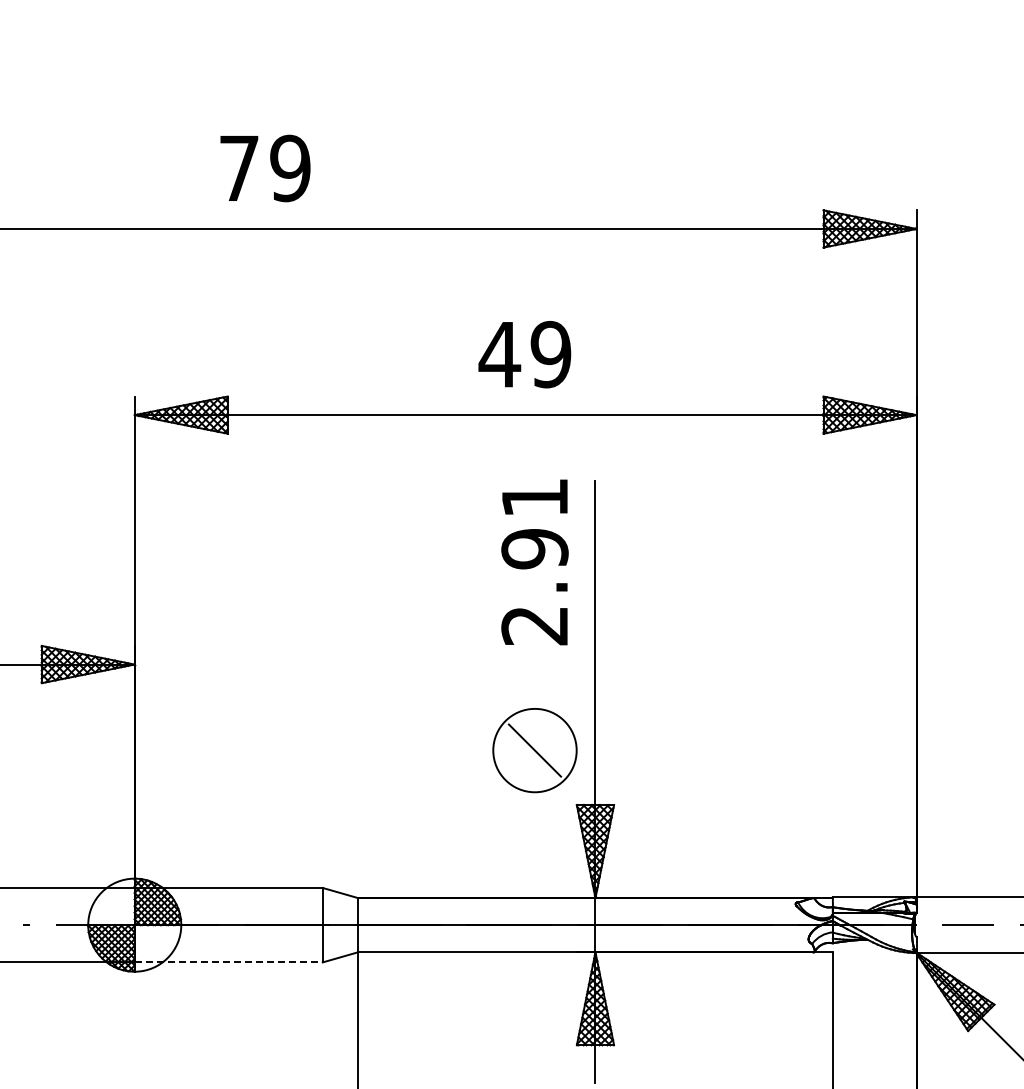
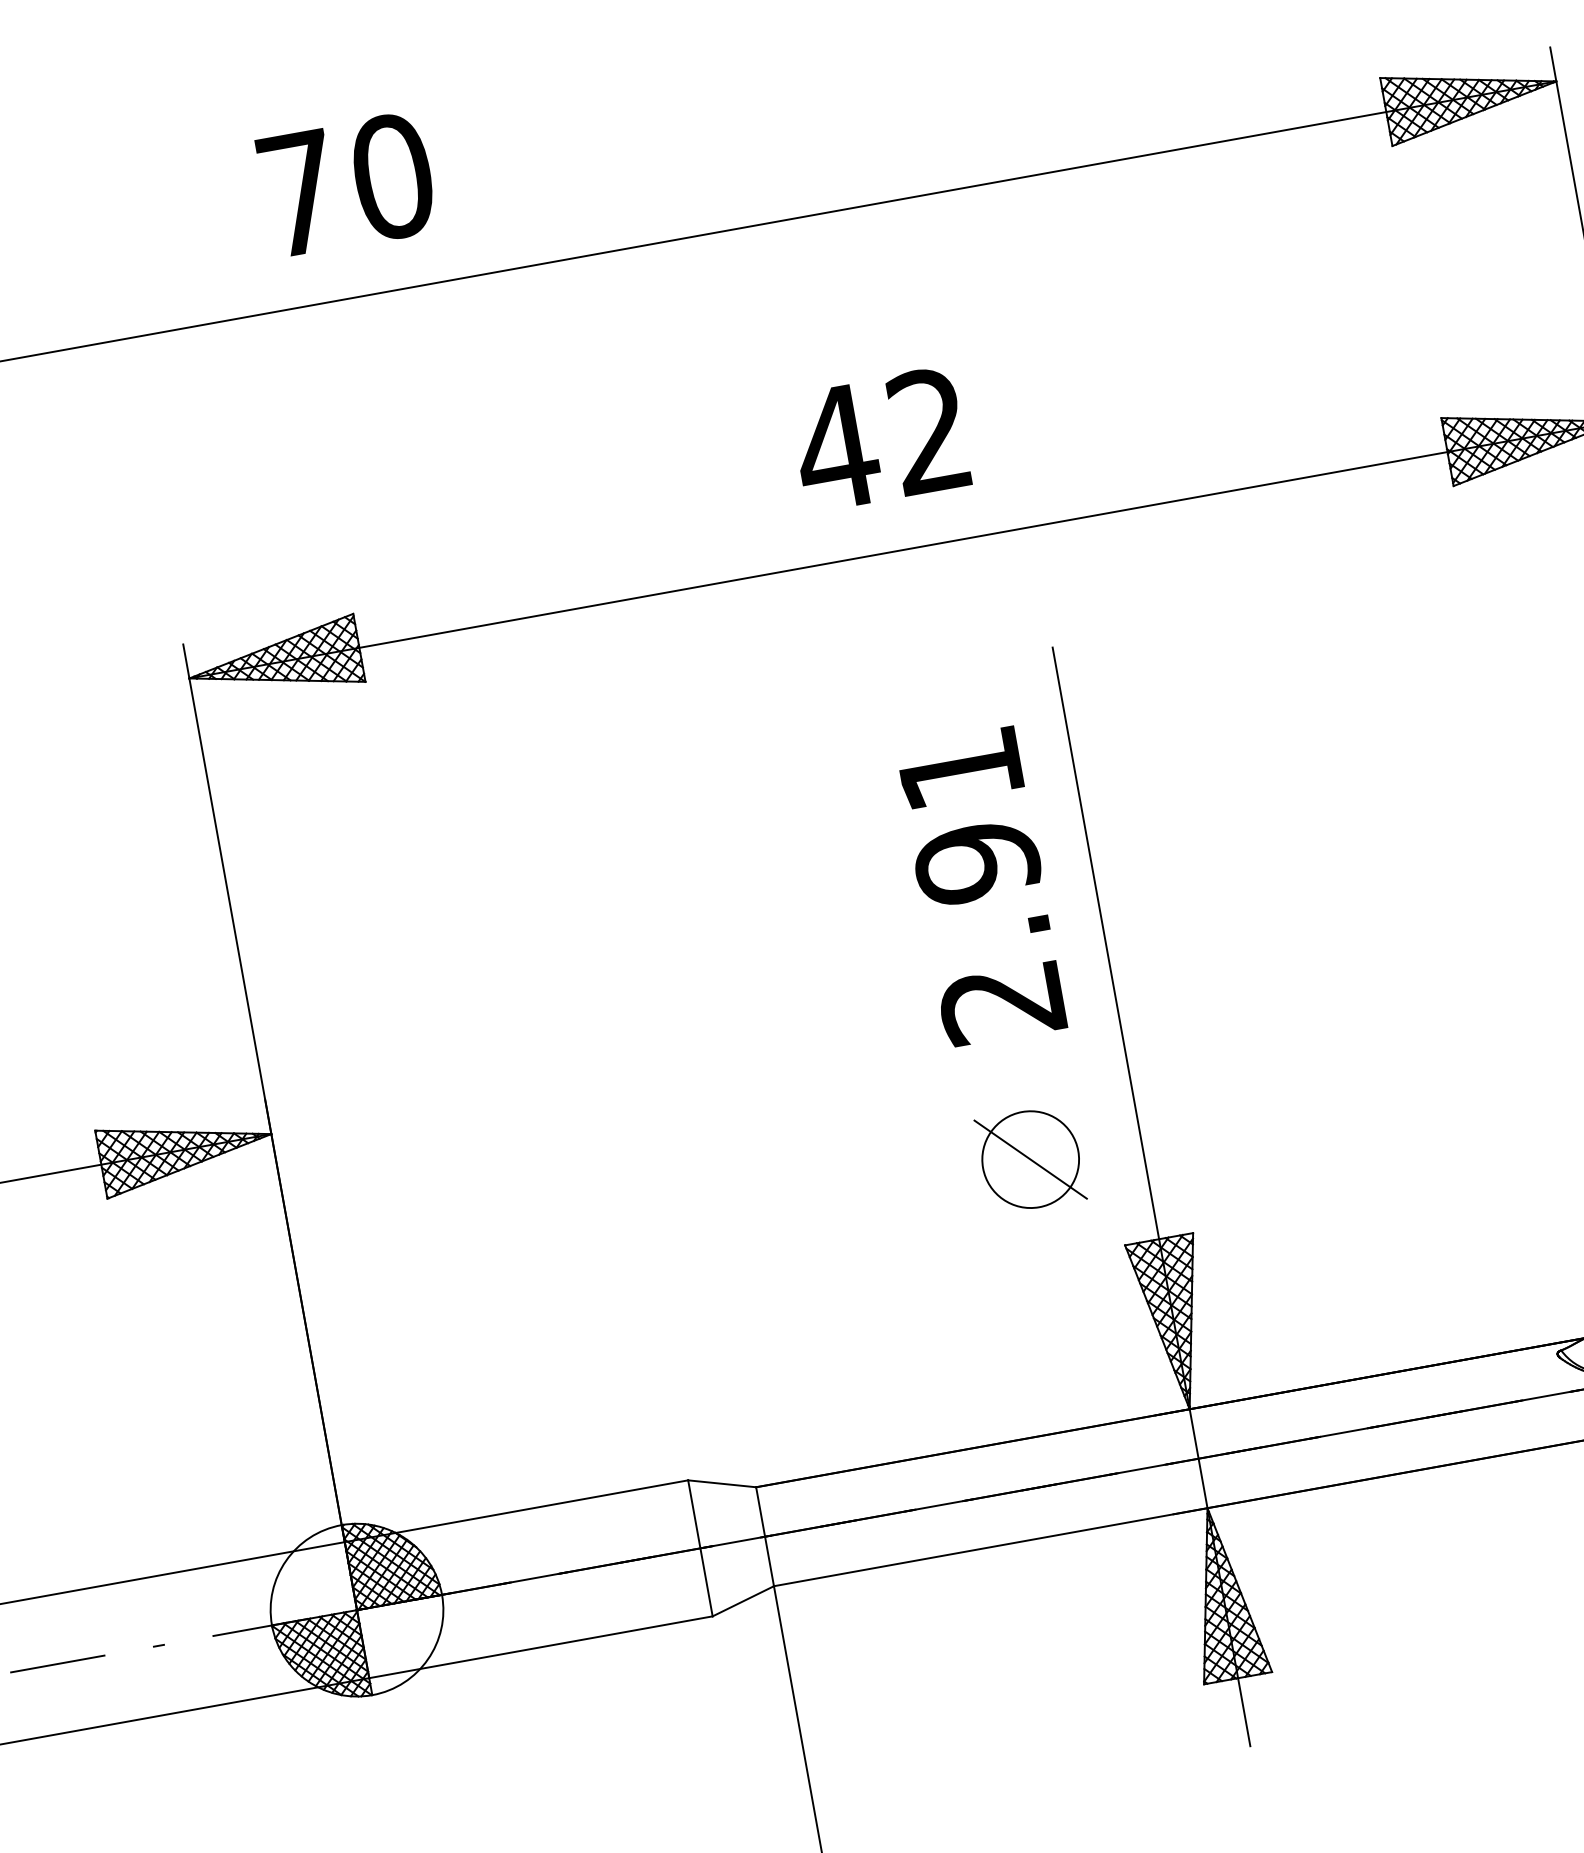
text: (290, 168) -> (392, 176), 79 -> 70
text: (550, 354) -> (928, 431), 49 -> 42
text: (534, 562) -> (980, 887), moved
circle: (534, 750) -> (1029, 1159), size x0.62
line: (228, 962) -> (540, 1647), dashed -> solid

